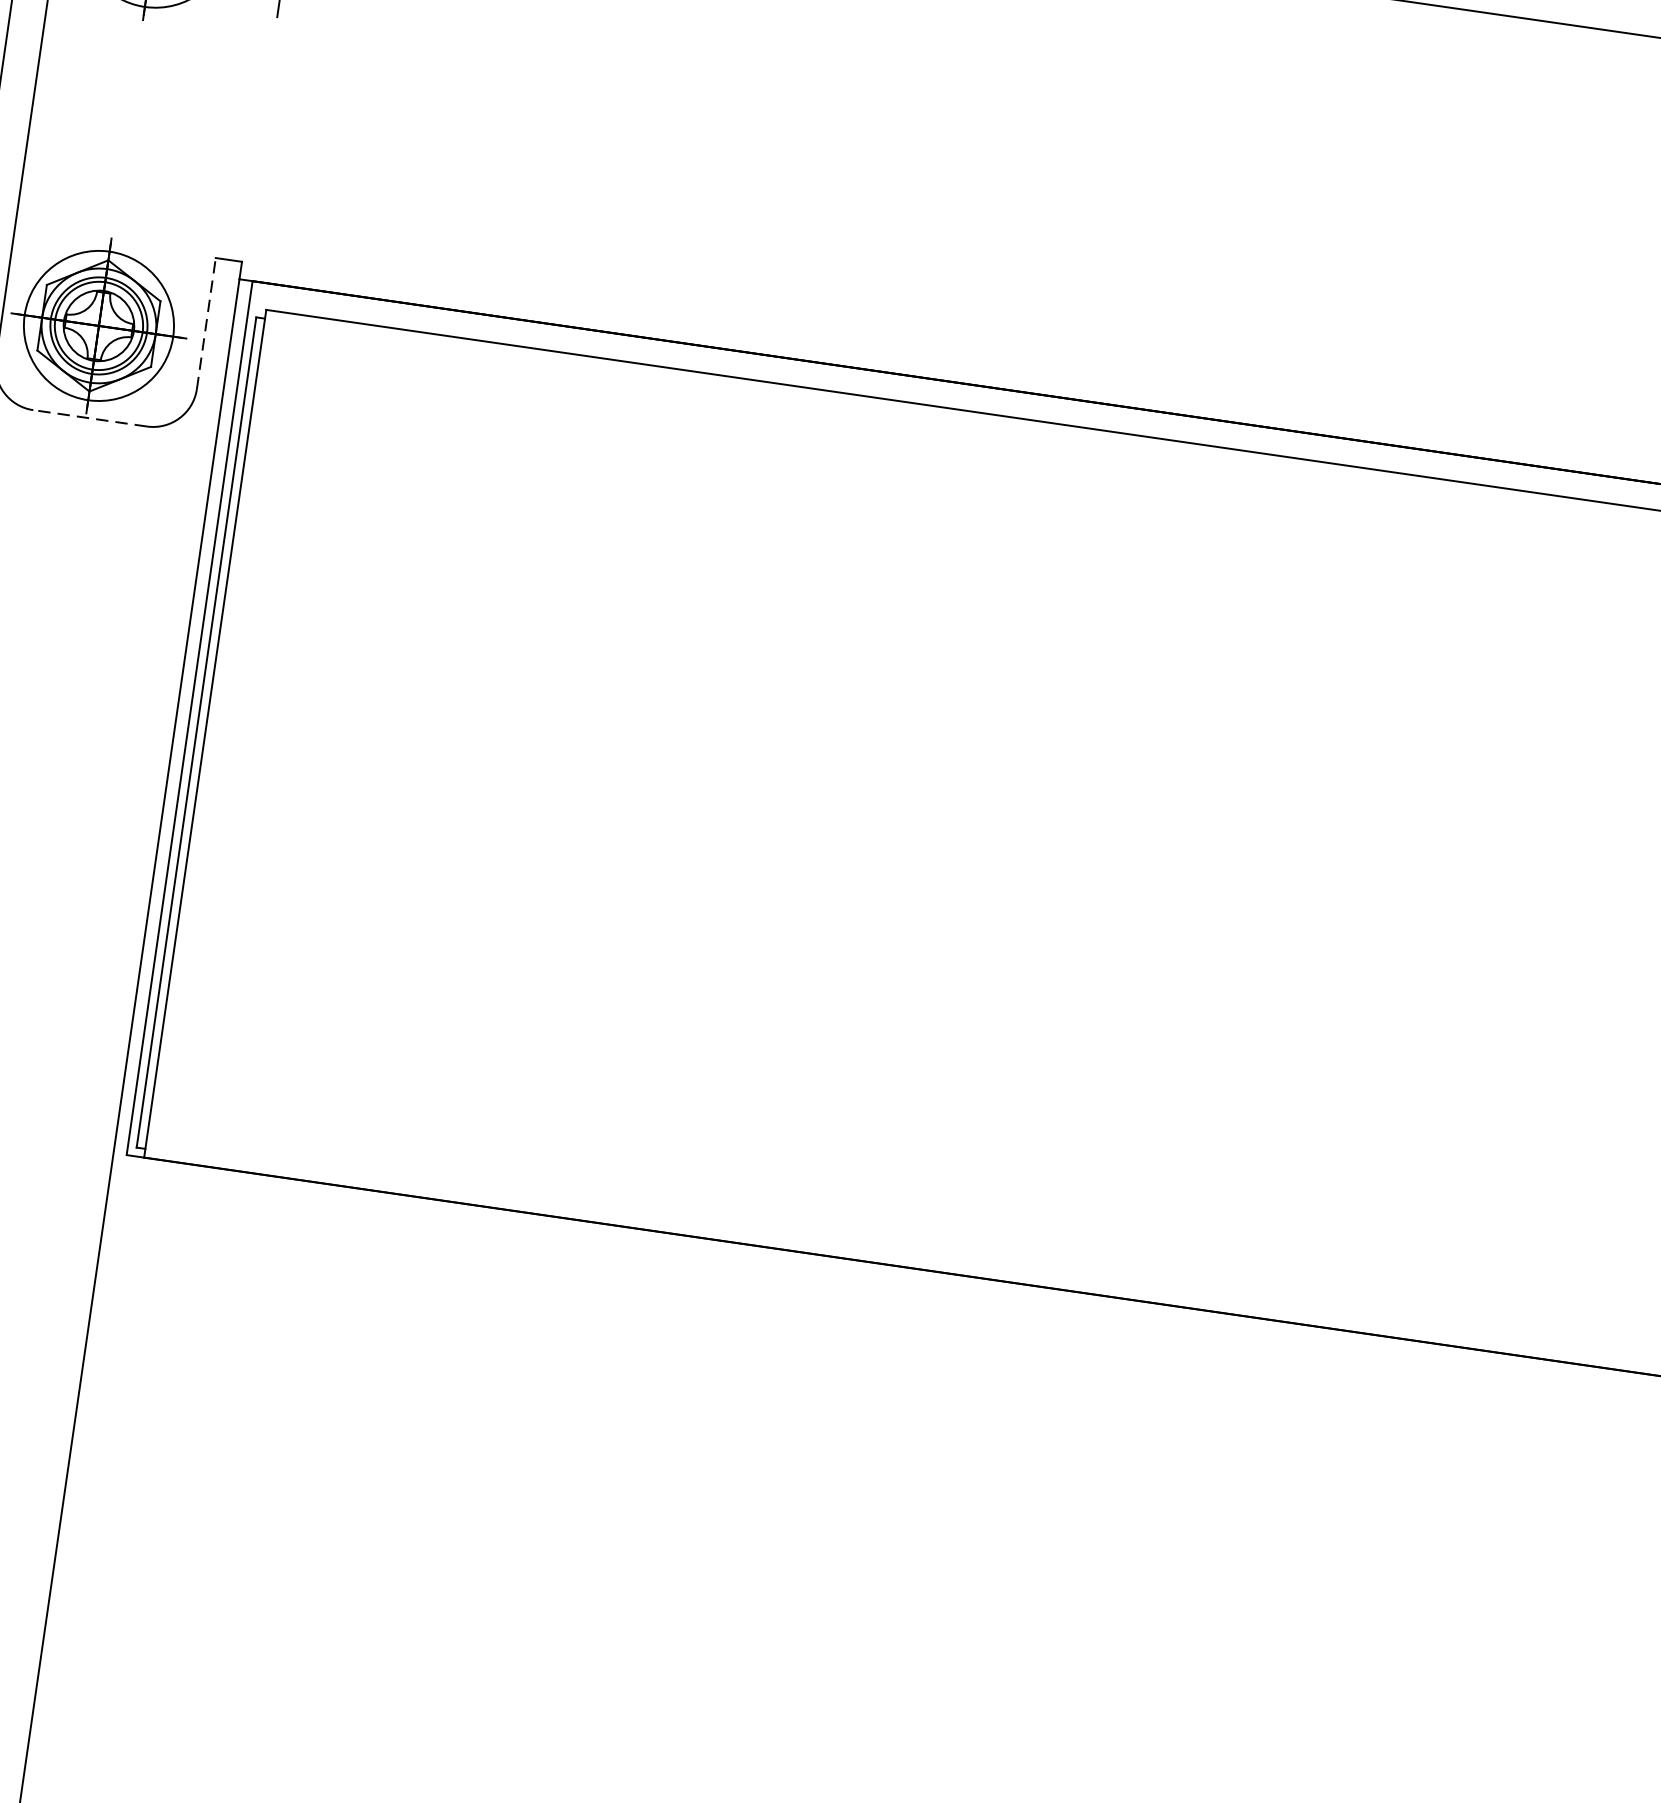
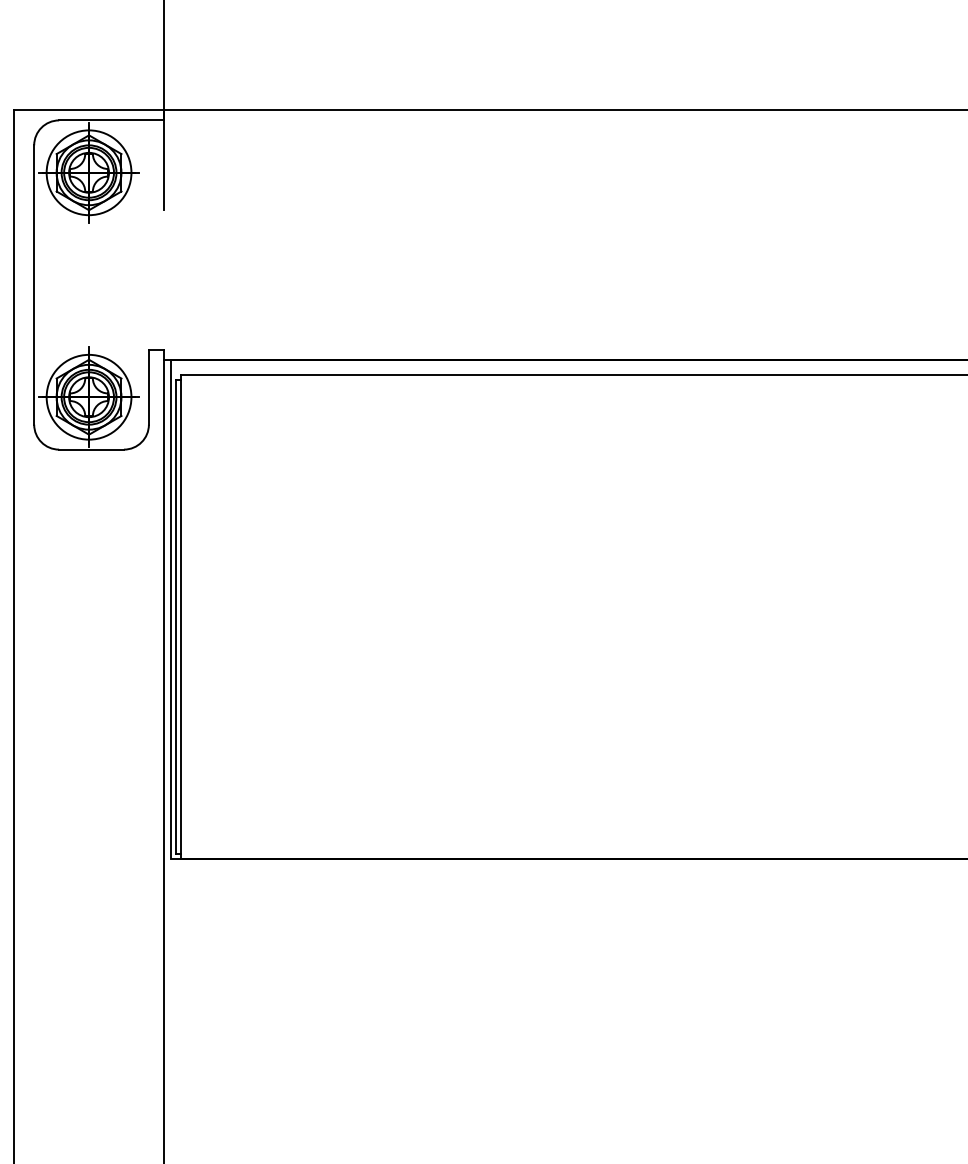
line: (205, 322) -> (148, 386), dashed -> solid
line: (90, 418) -> (91, 449), dashed -> solid

